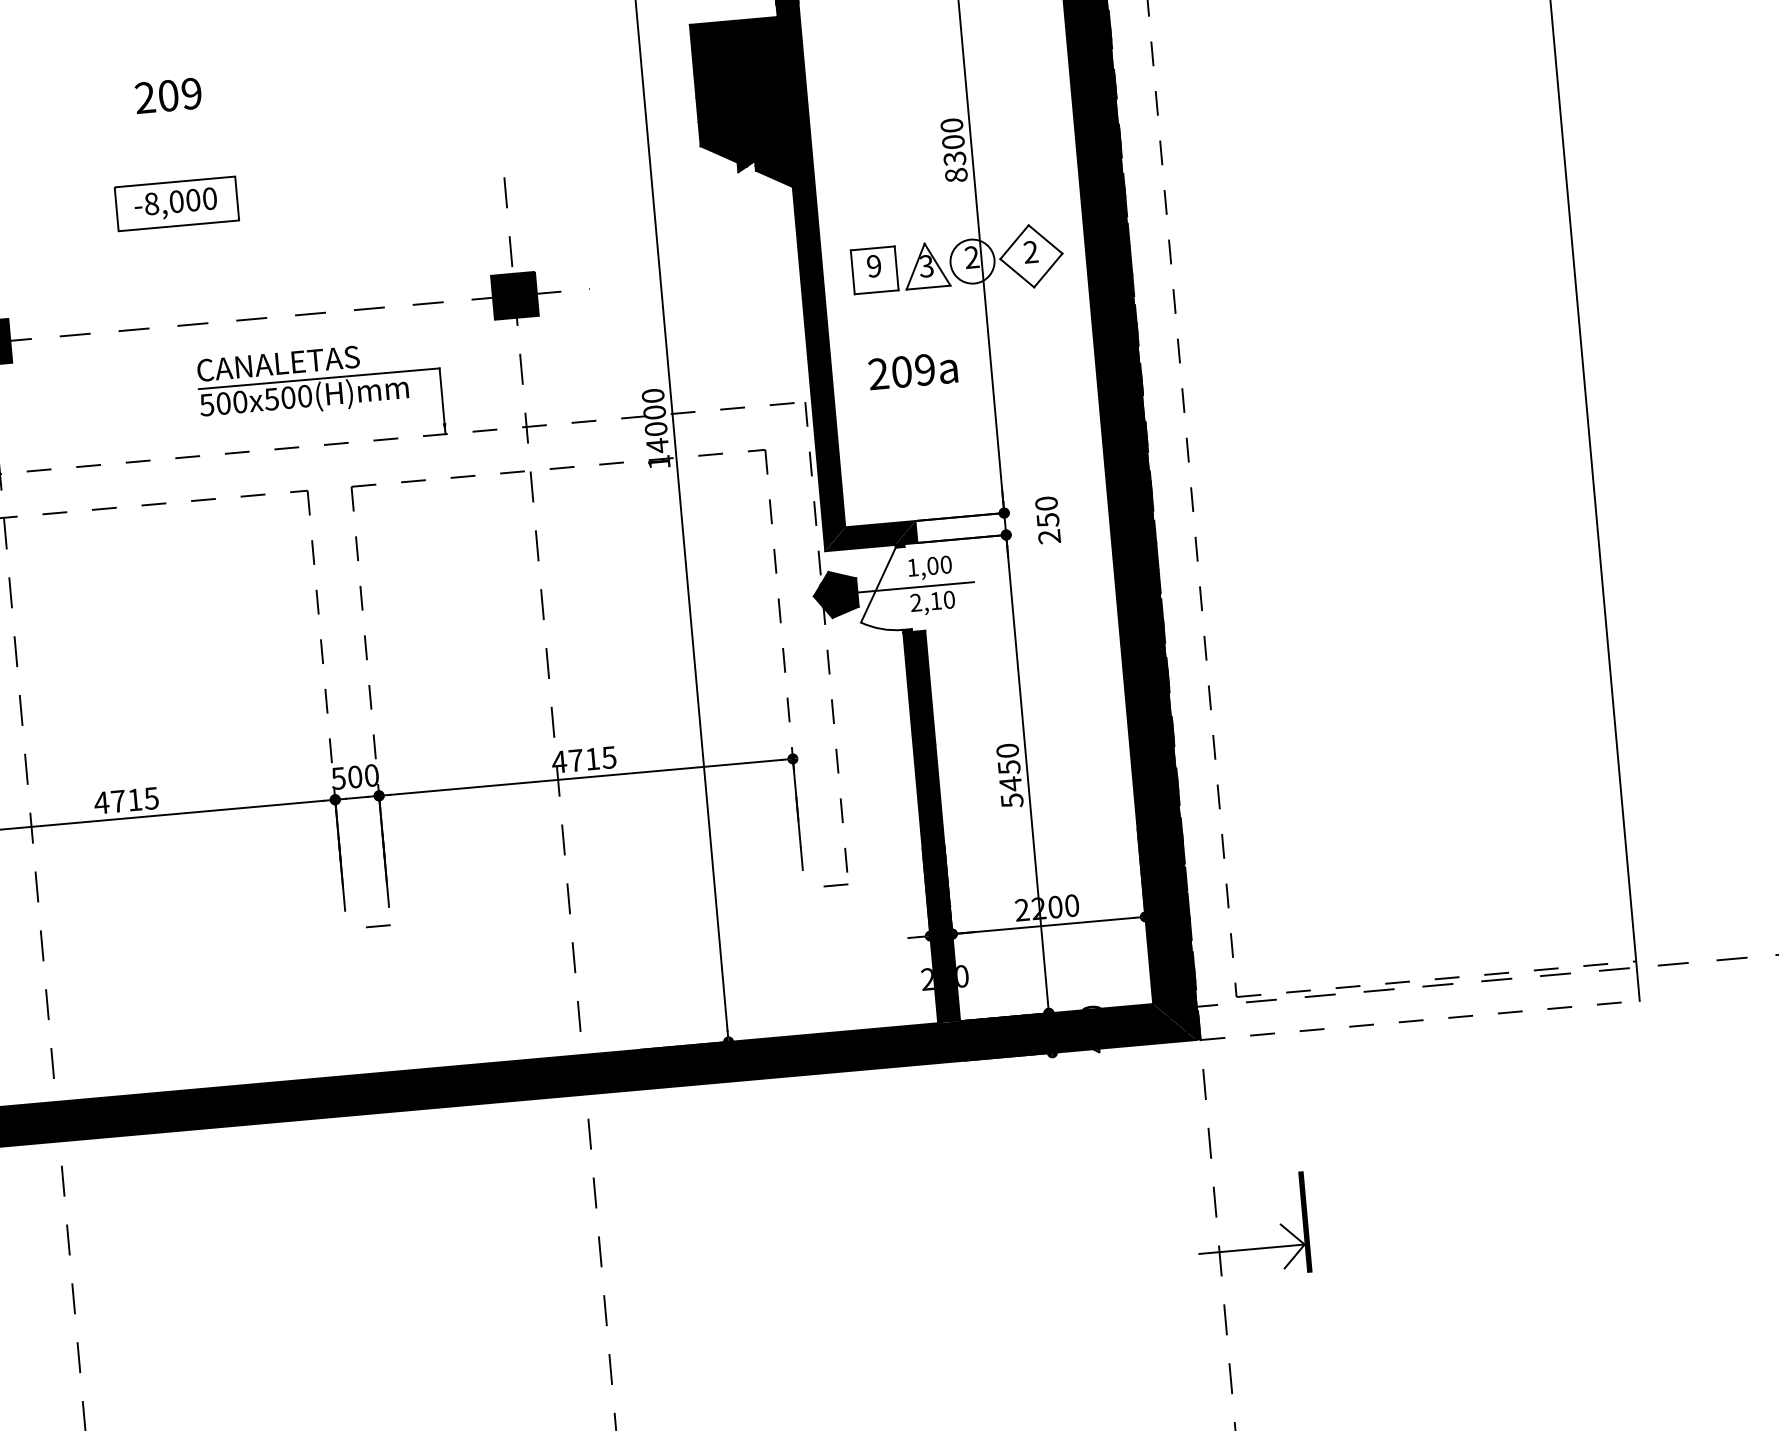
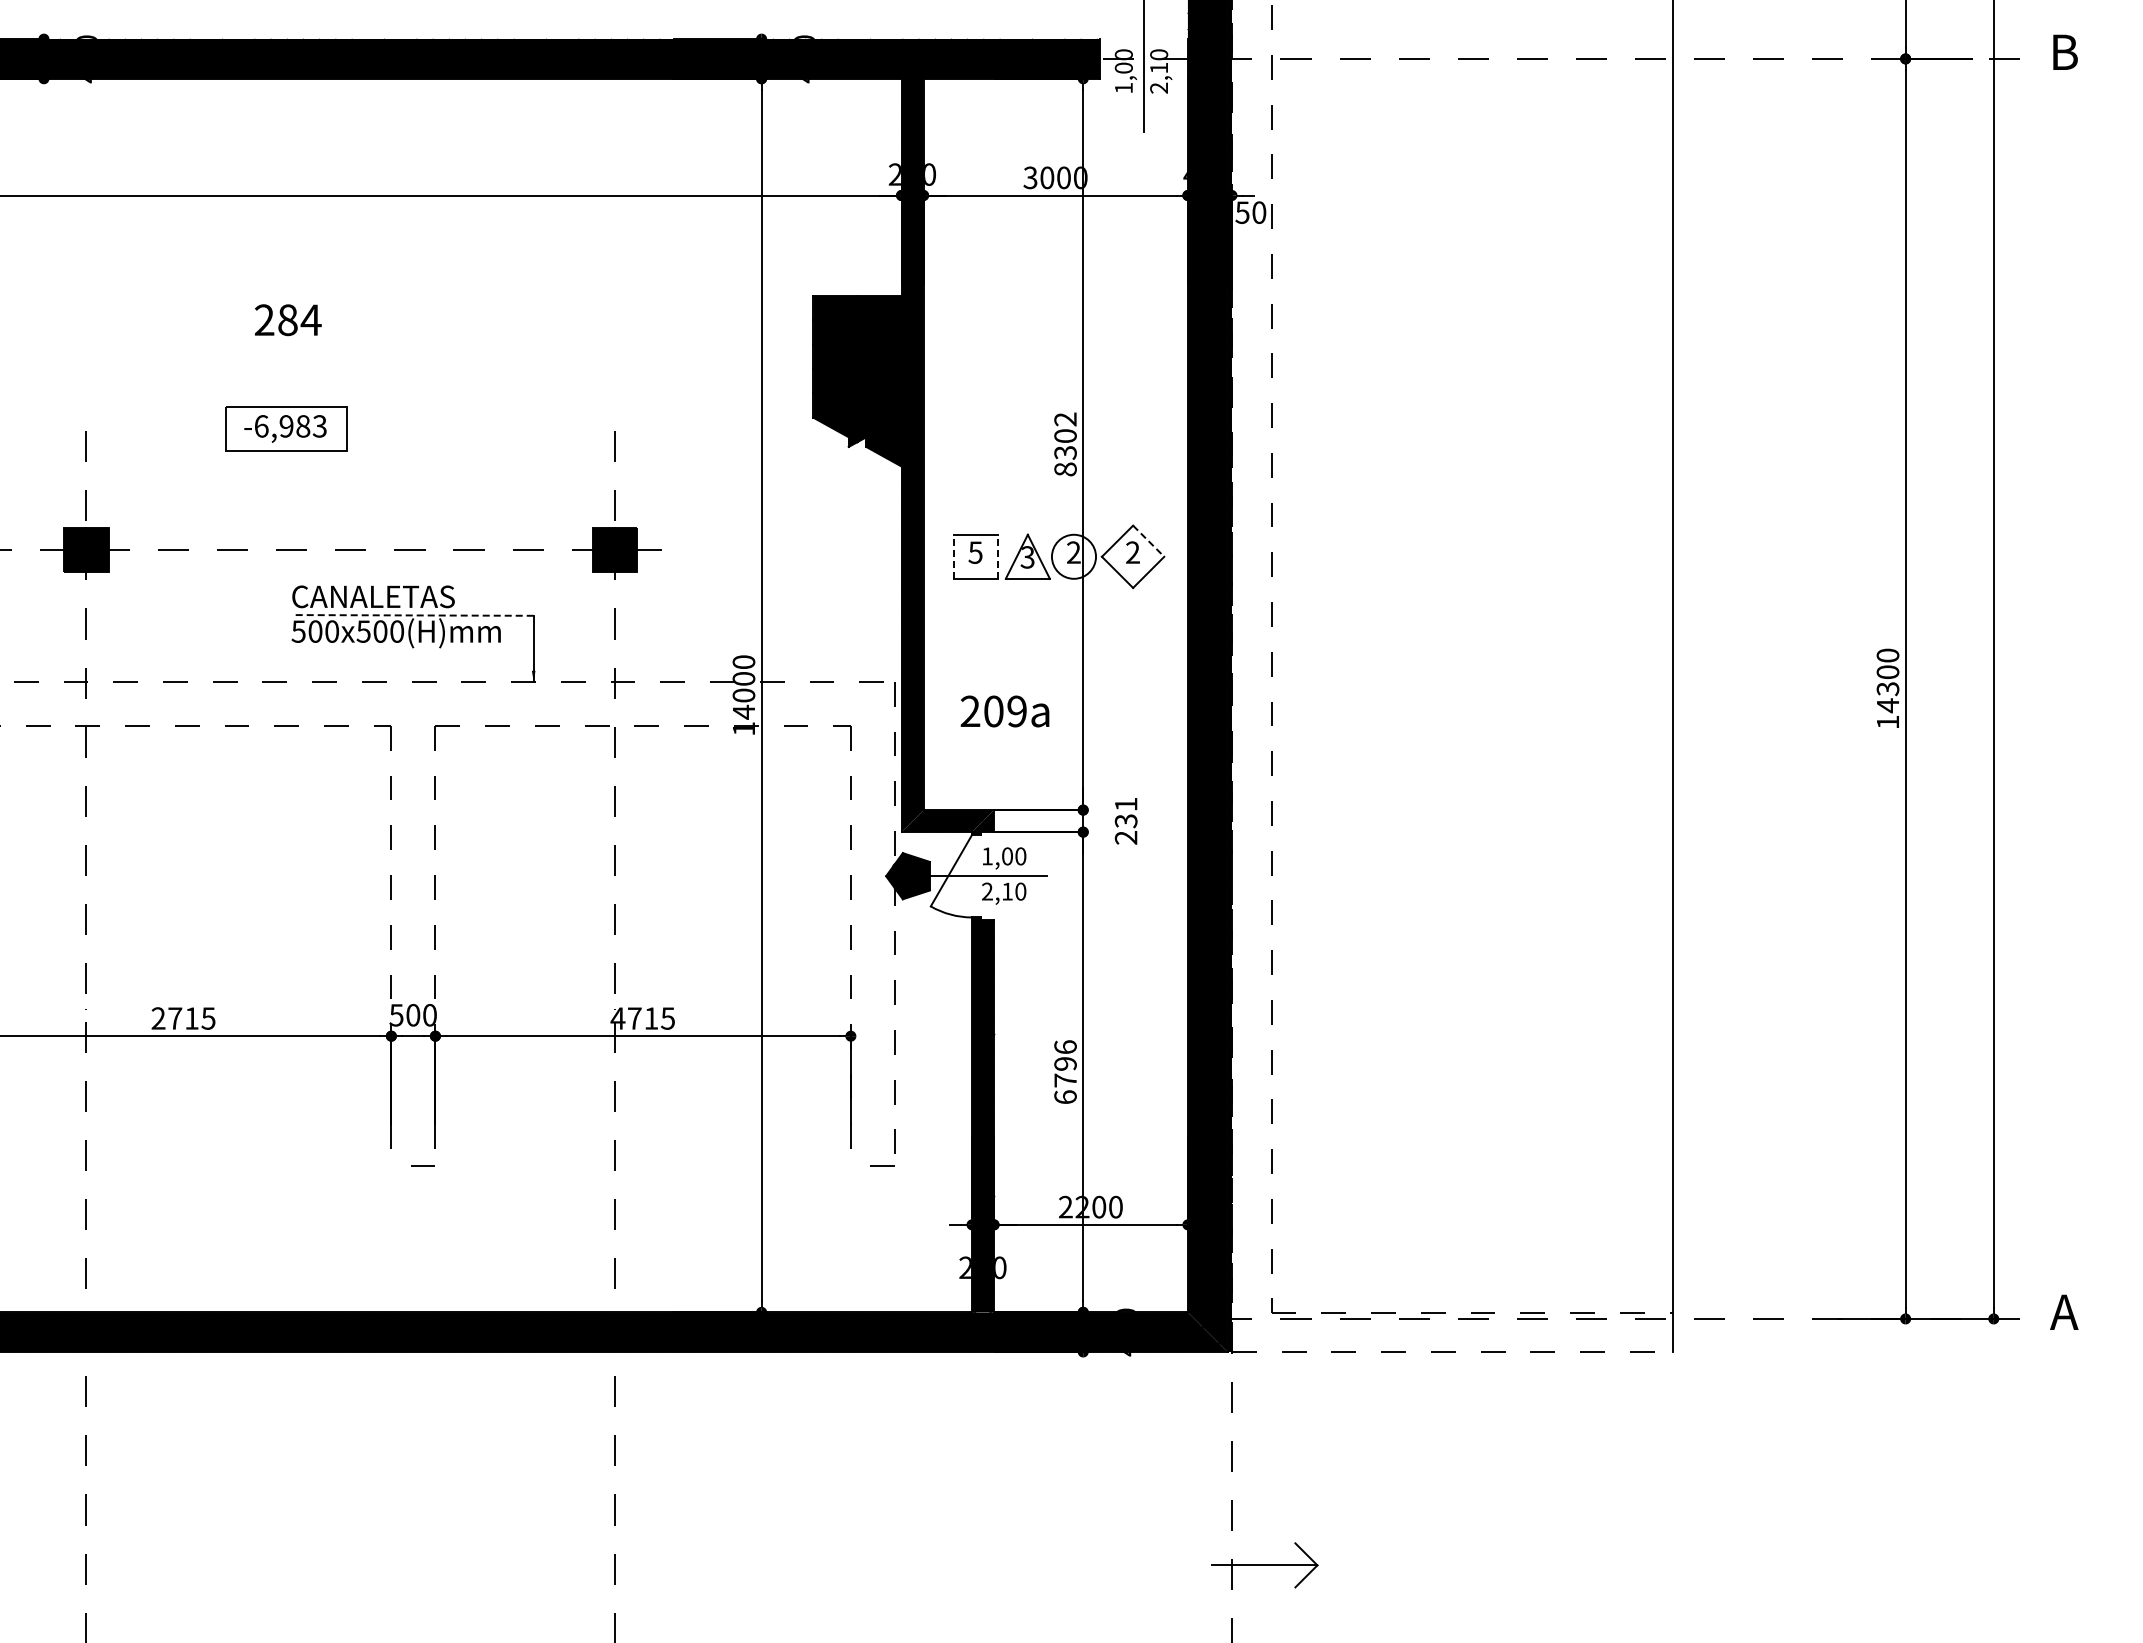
text: (180, 95) -> (299, 320), 209 -> 284
text: (951, 125) -> (1065, 419), 8300 -> 8302
text: (180, 201) -> (290, 426), -8,000 -> -6,983
line: (1046, 239) -> (1149, 541), solid -> dashed
text: (874, 266) -> (975, 552), 9 -> 5
line: (896, 268) -> (997, 556), solid -> dashed
line: (852, 272) -> (953, 556), solid -> dashed
text: (912, 371) -> (1004, 711), moved
line: (318, 378) -> (412, 615), solid -> dashed
text: (1046, 511) -> (1125, 812), 250 -> 231
text: (1009, 776) -> (1065, 1072), 5450 -> 6796
text: (101, 802) -> (158, 1018), 4715 -> 2715
fill: (1304, 1221) -> (1319, 1542), removed

